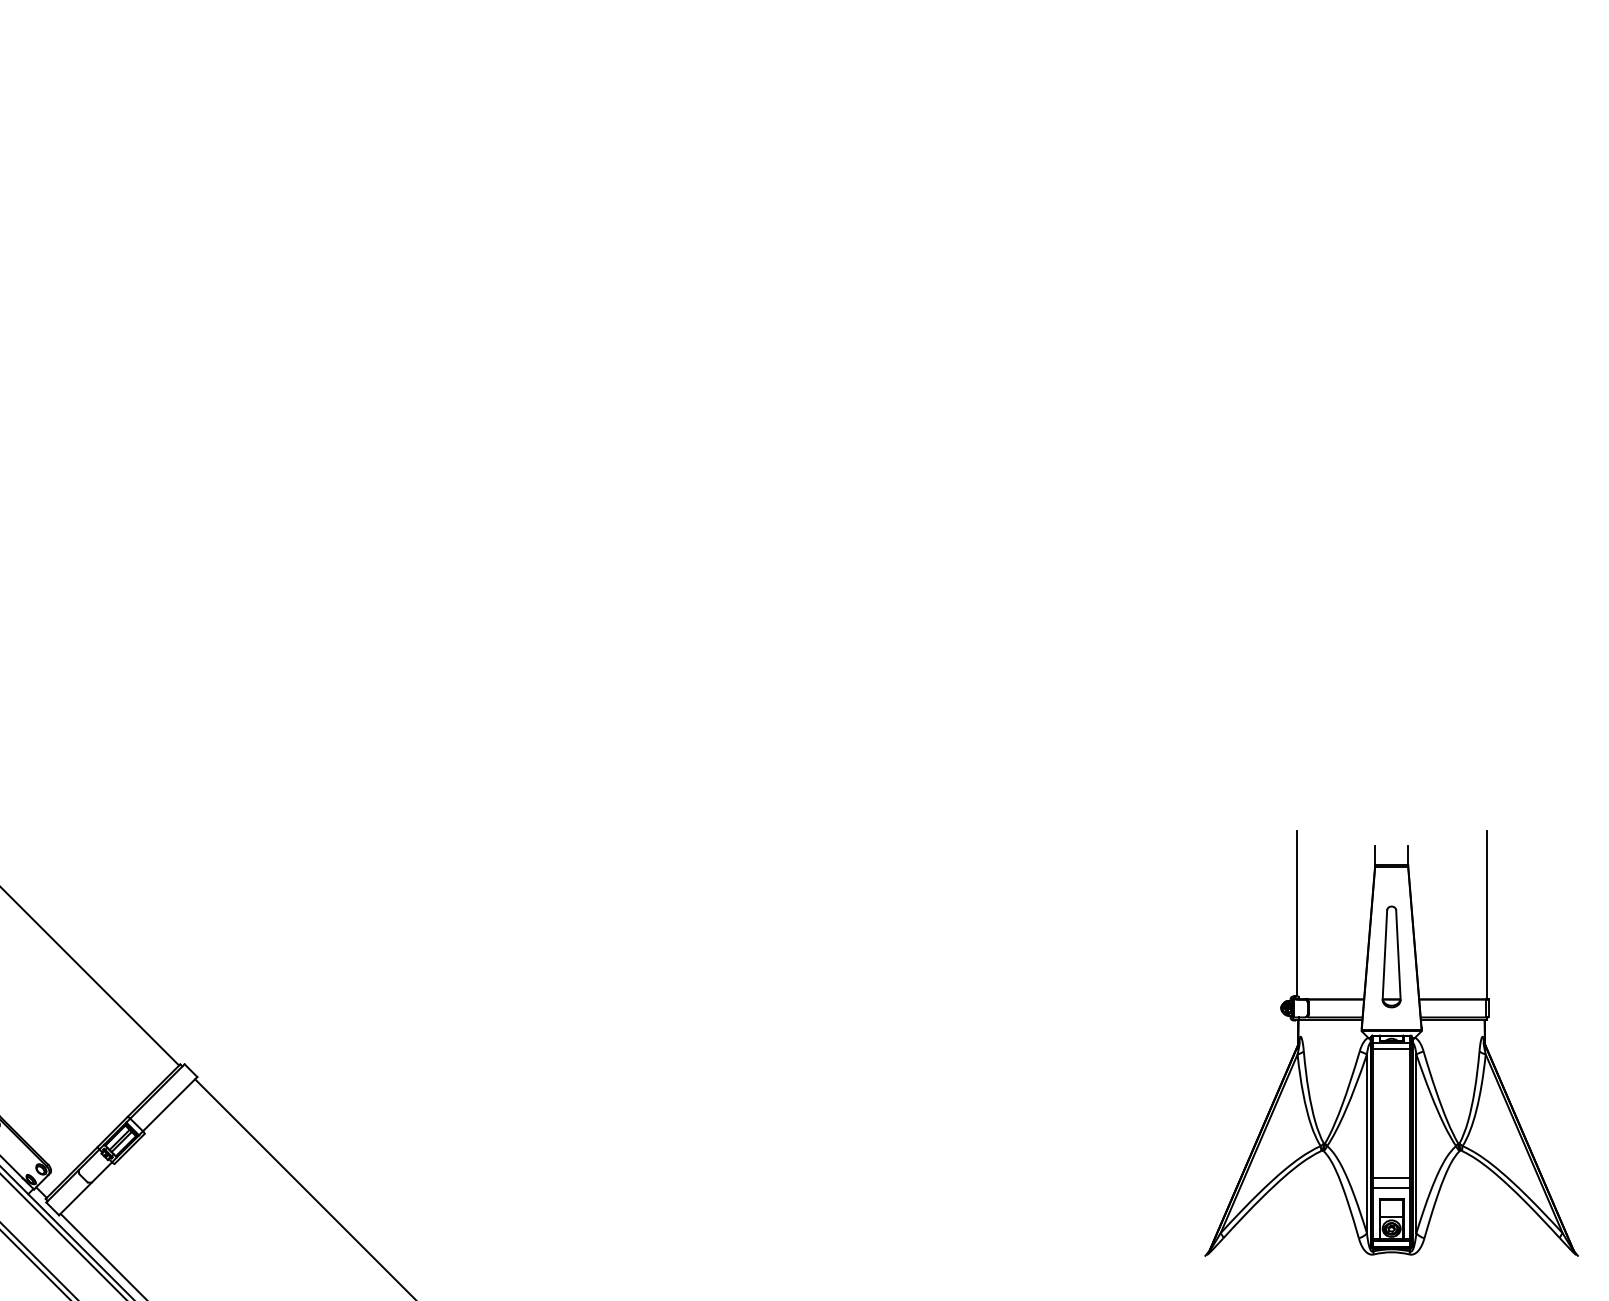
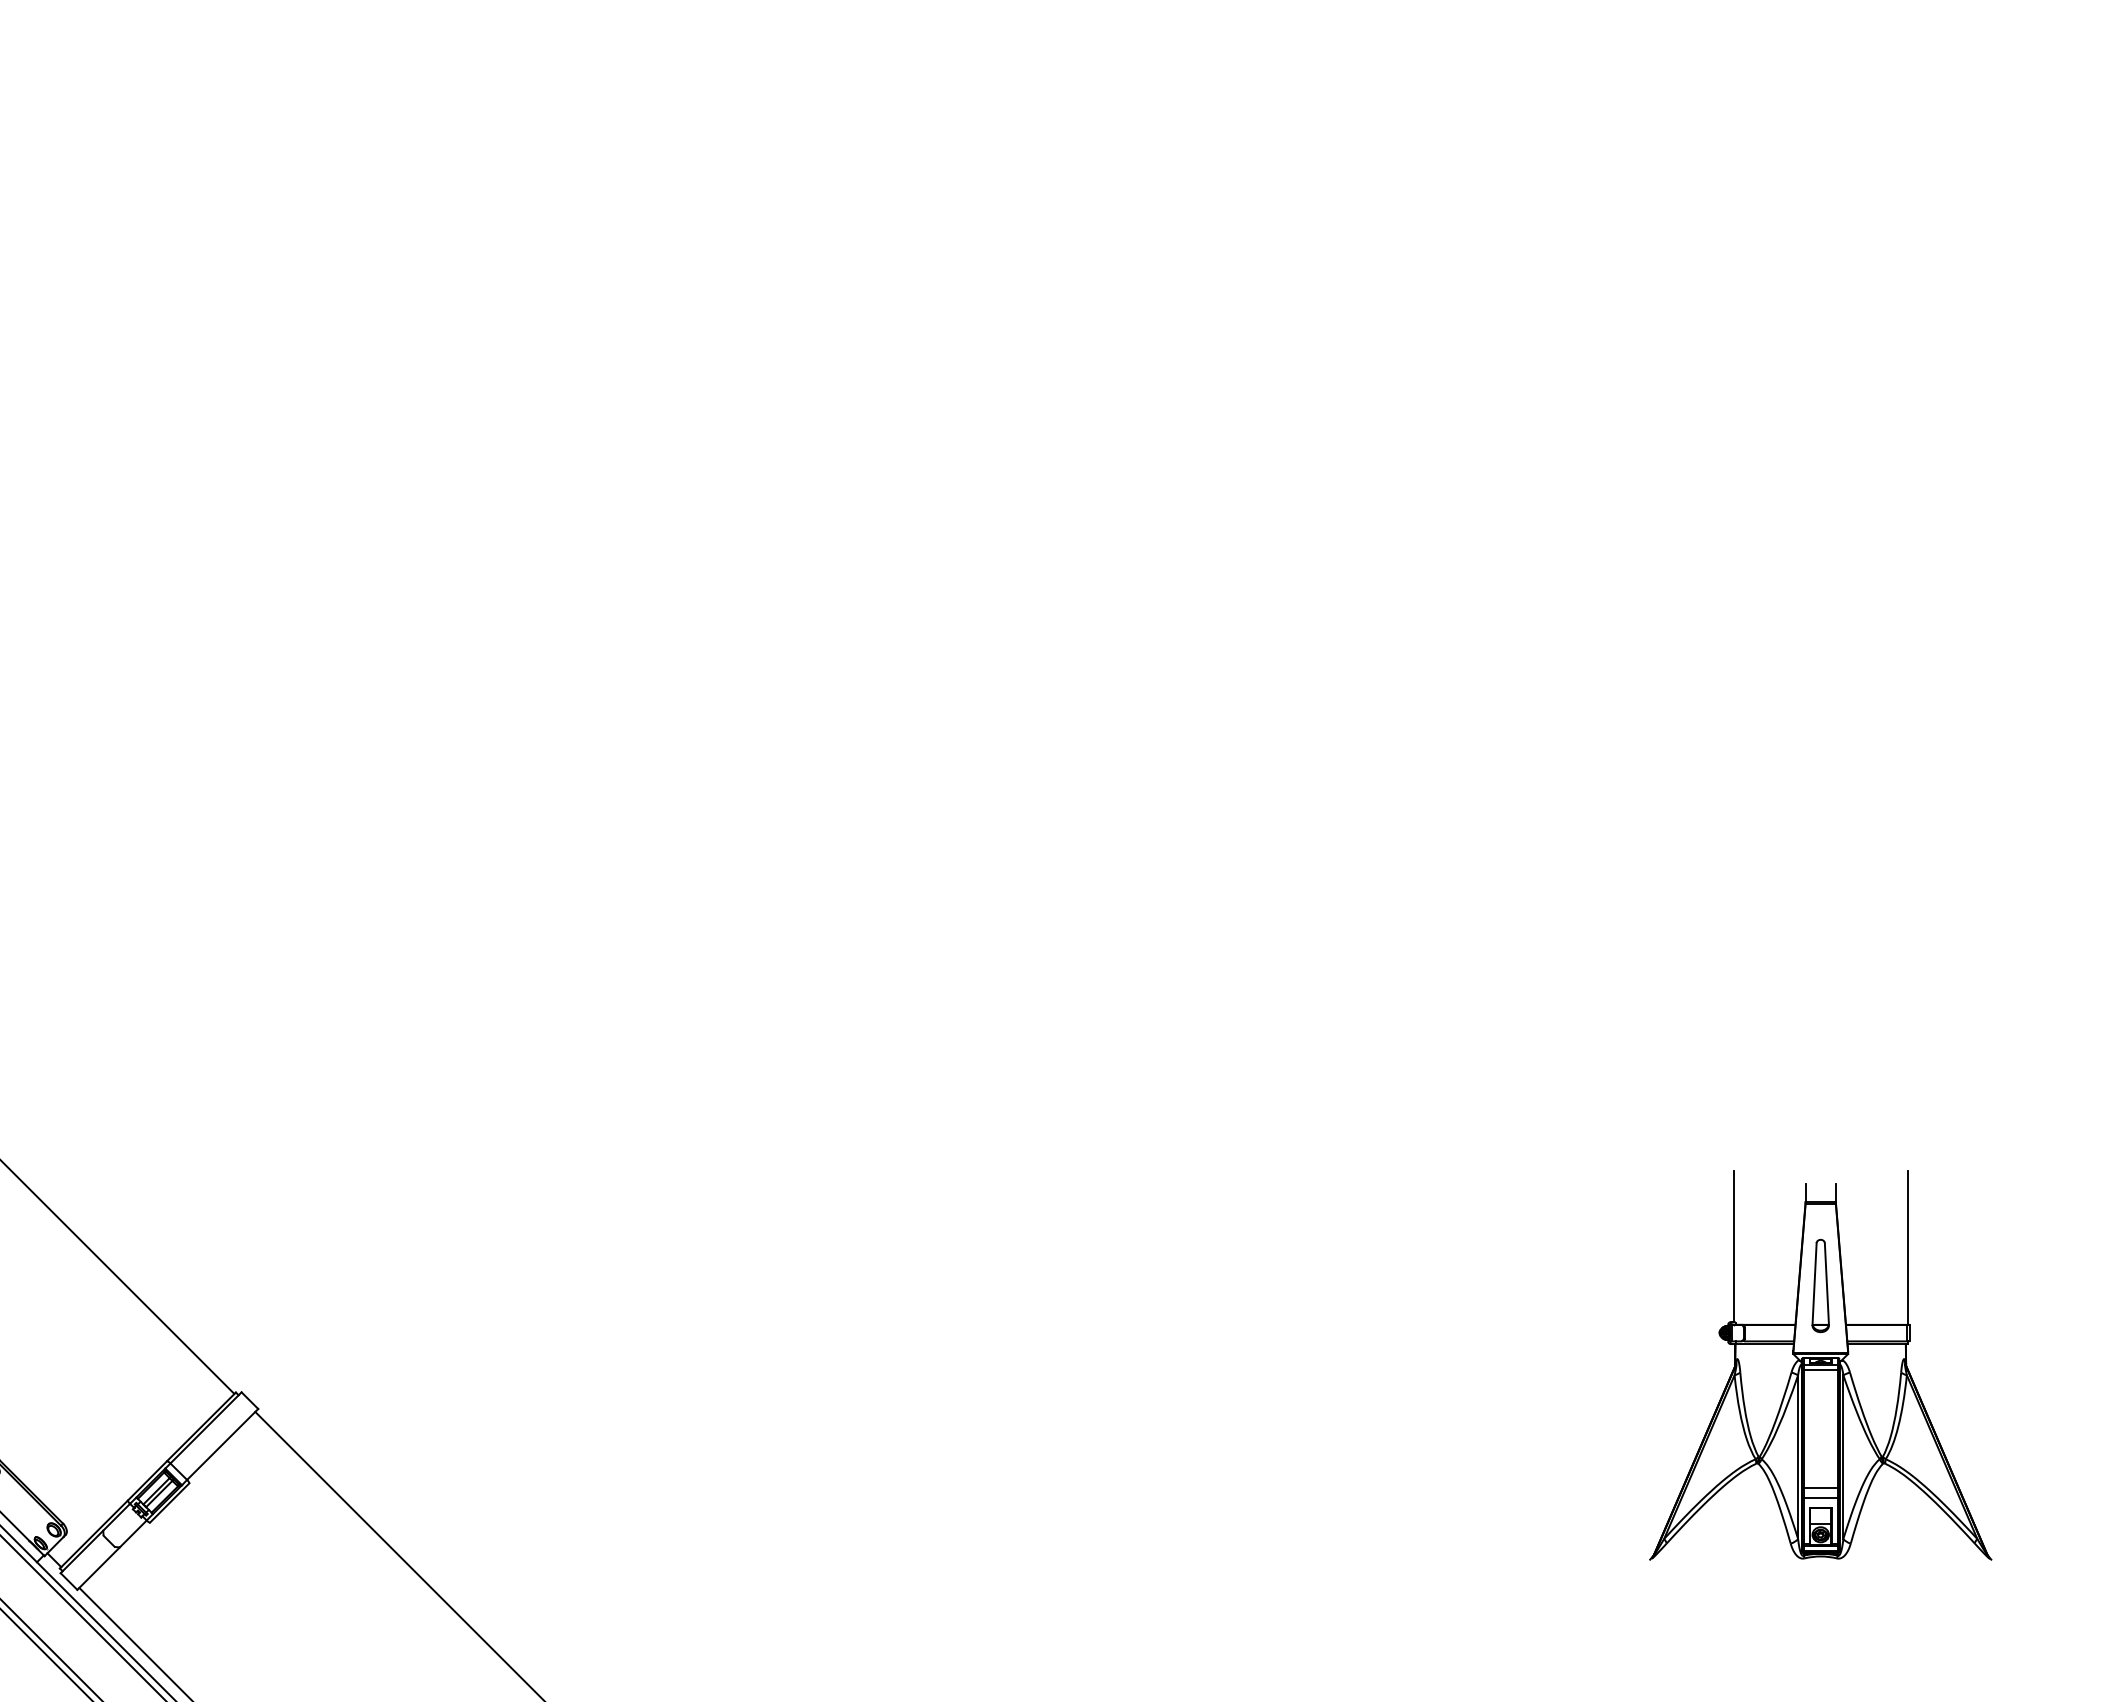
part: (1391, 1043) -> (1820, 1365), size x0.7

